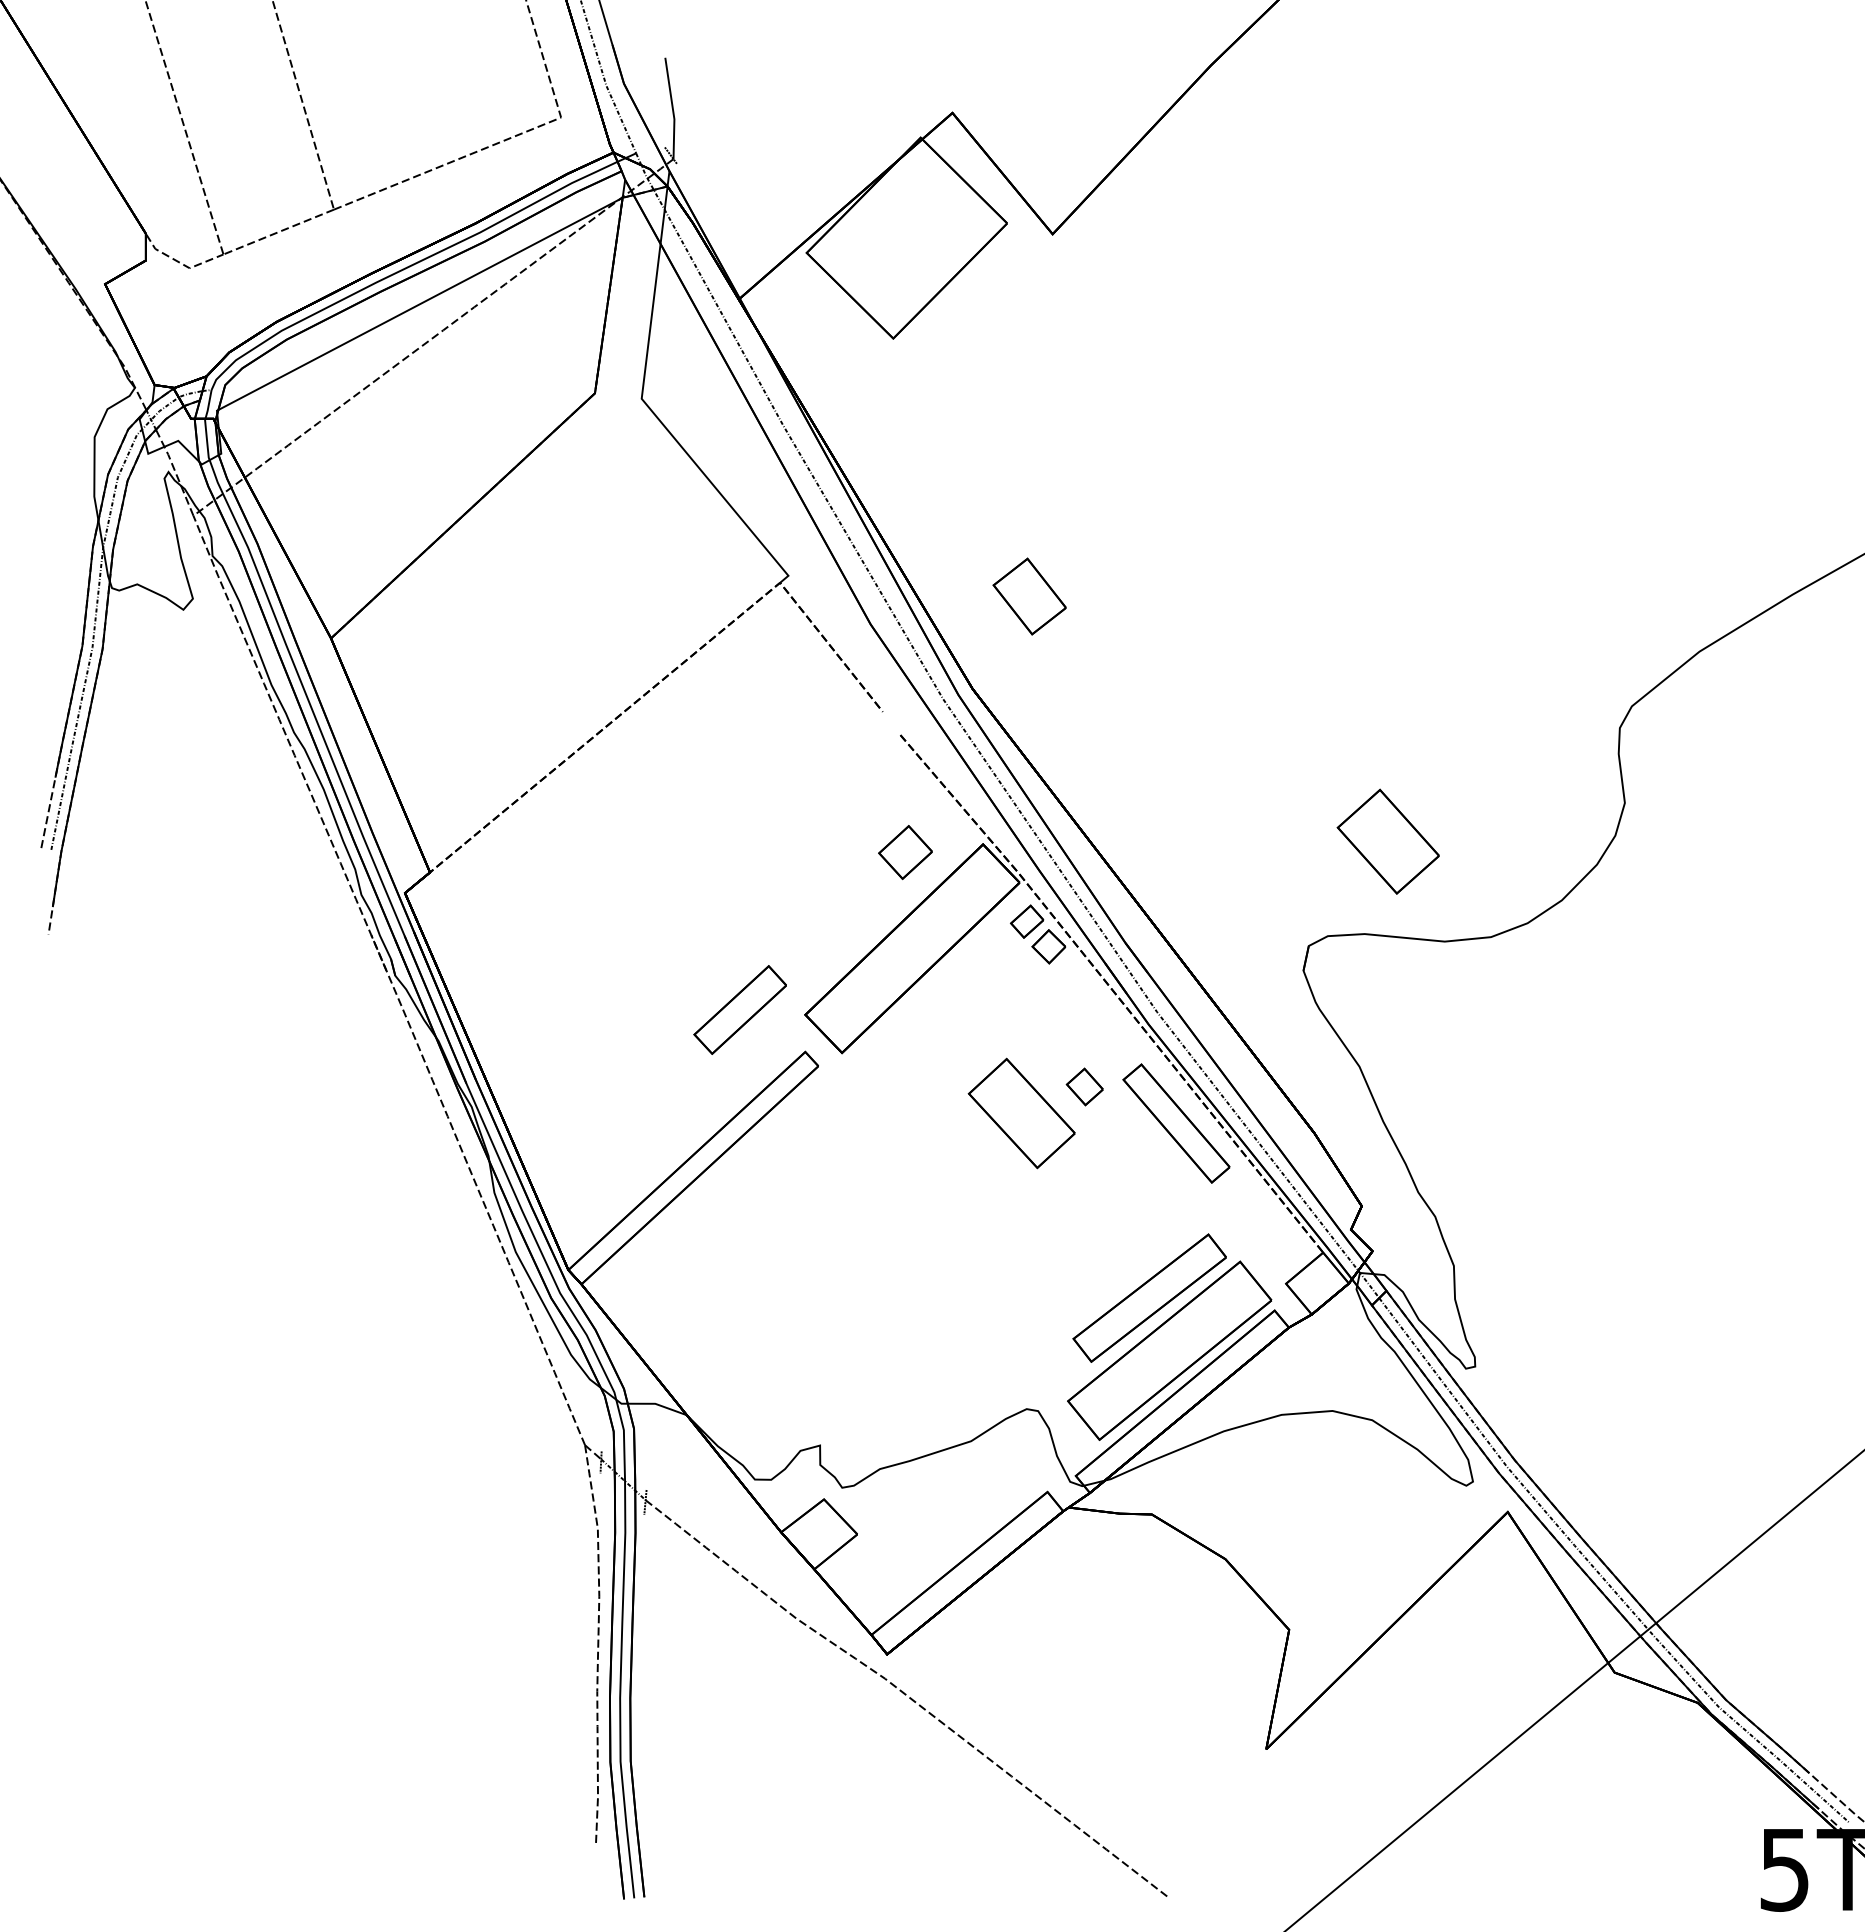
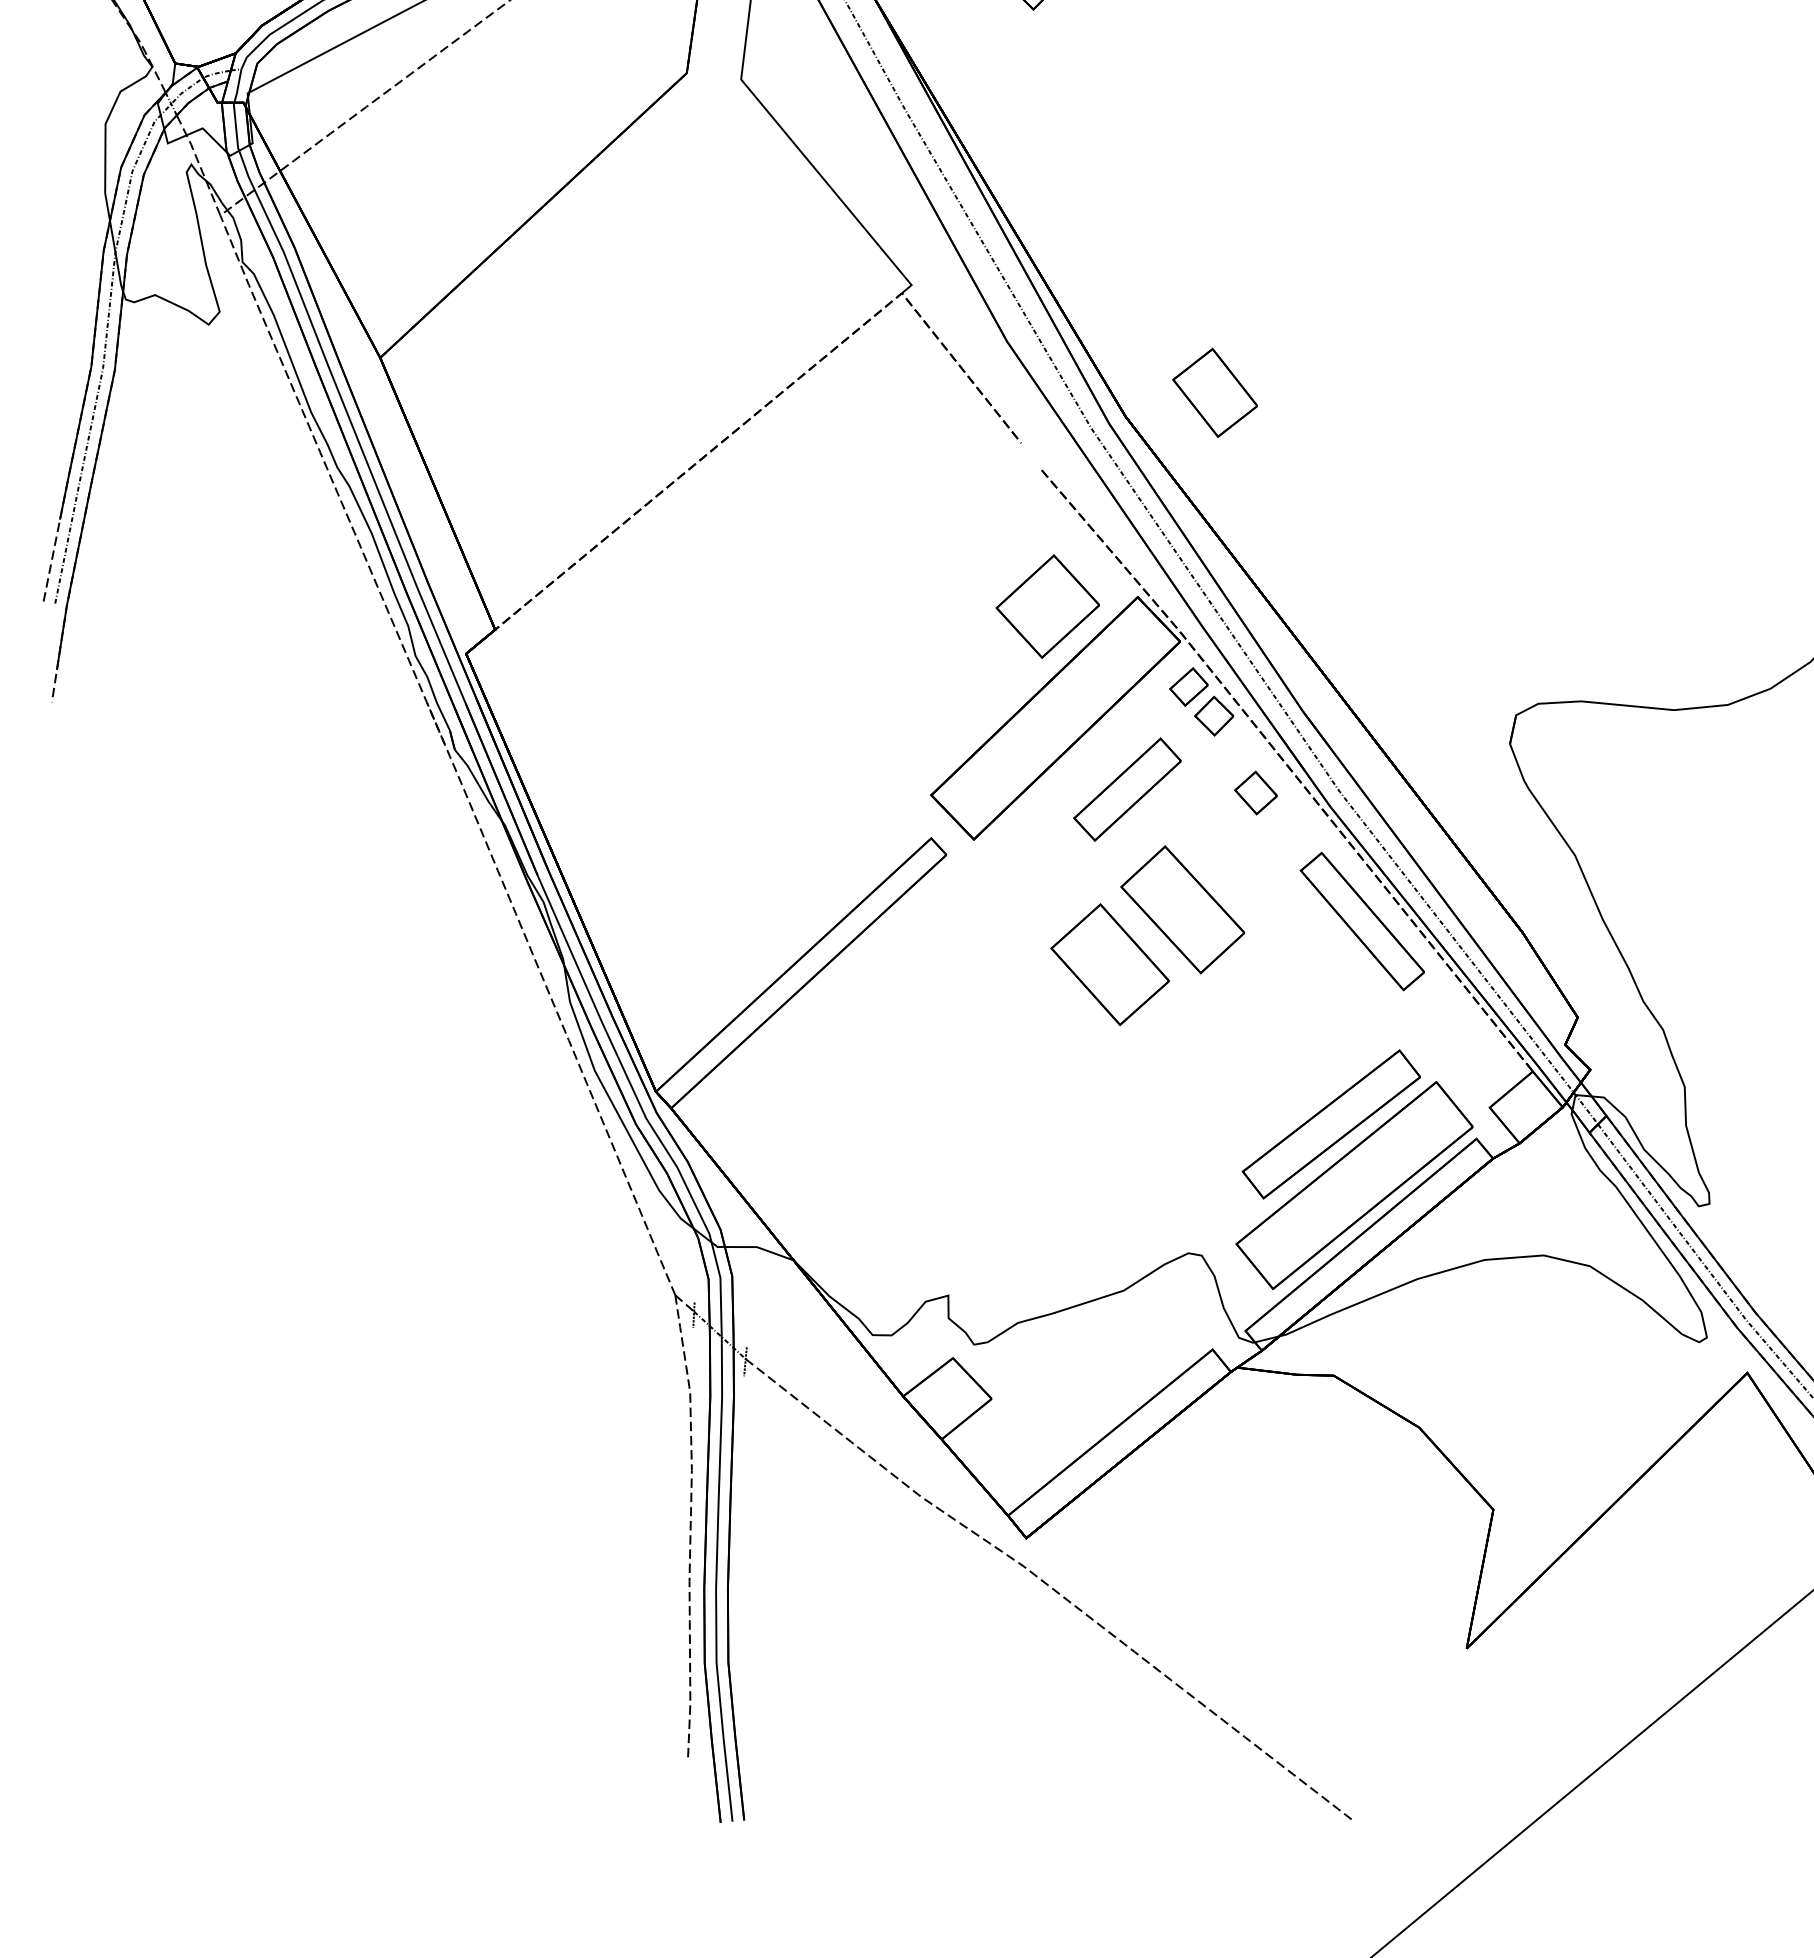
part: (1029, 596) -> (1214, 392), moved
part: (1387, 841) -> (1109, 964), moved
part: (905, 852) -> (1047, 606), size x1.67
part: (739, 1009) -> (1126, 789), moved
part: (1084, 1086) -> (1255, 792), moved

